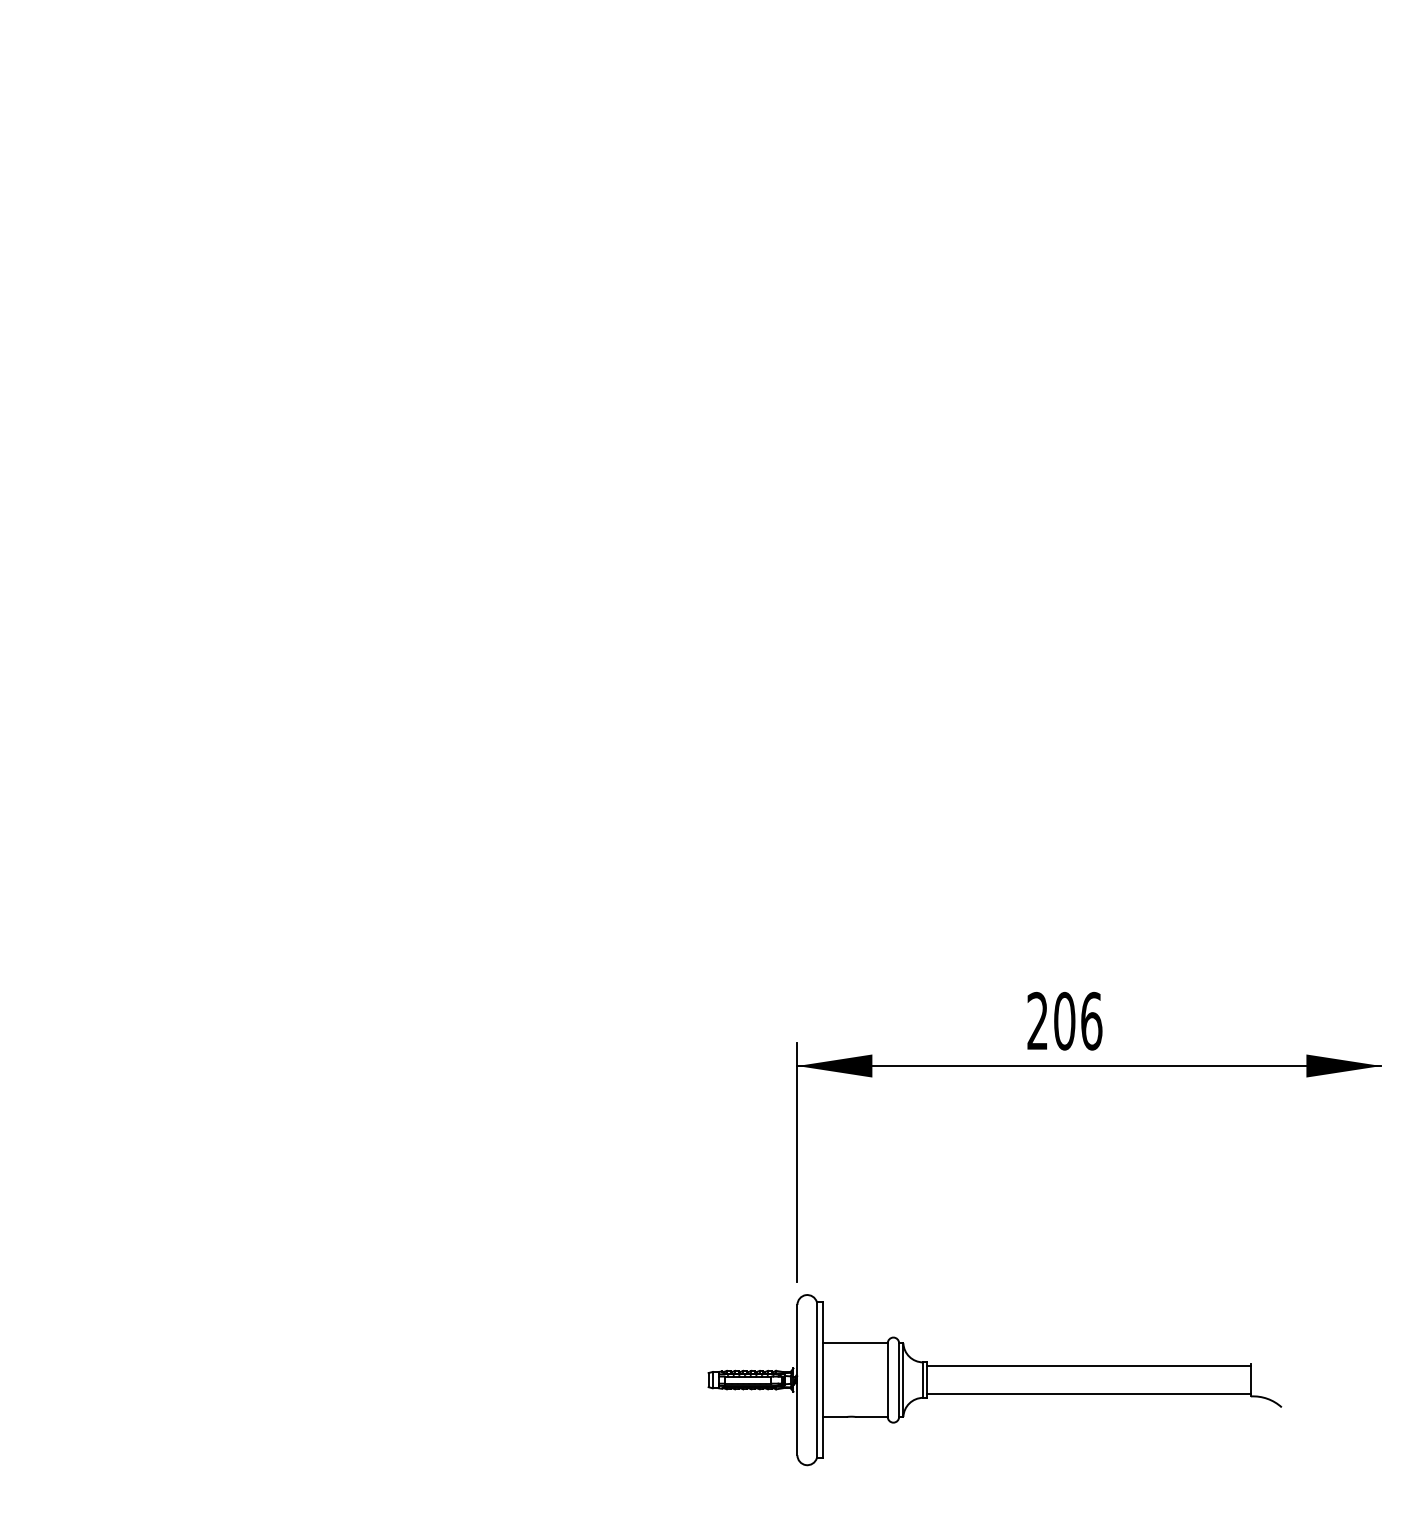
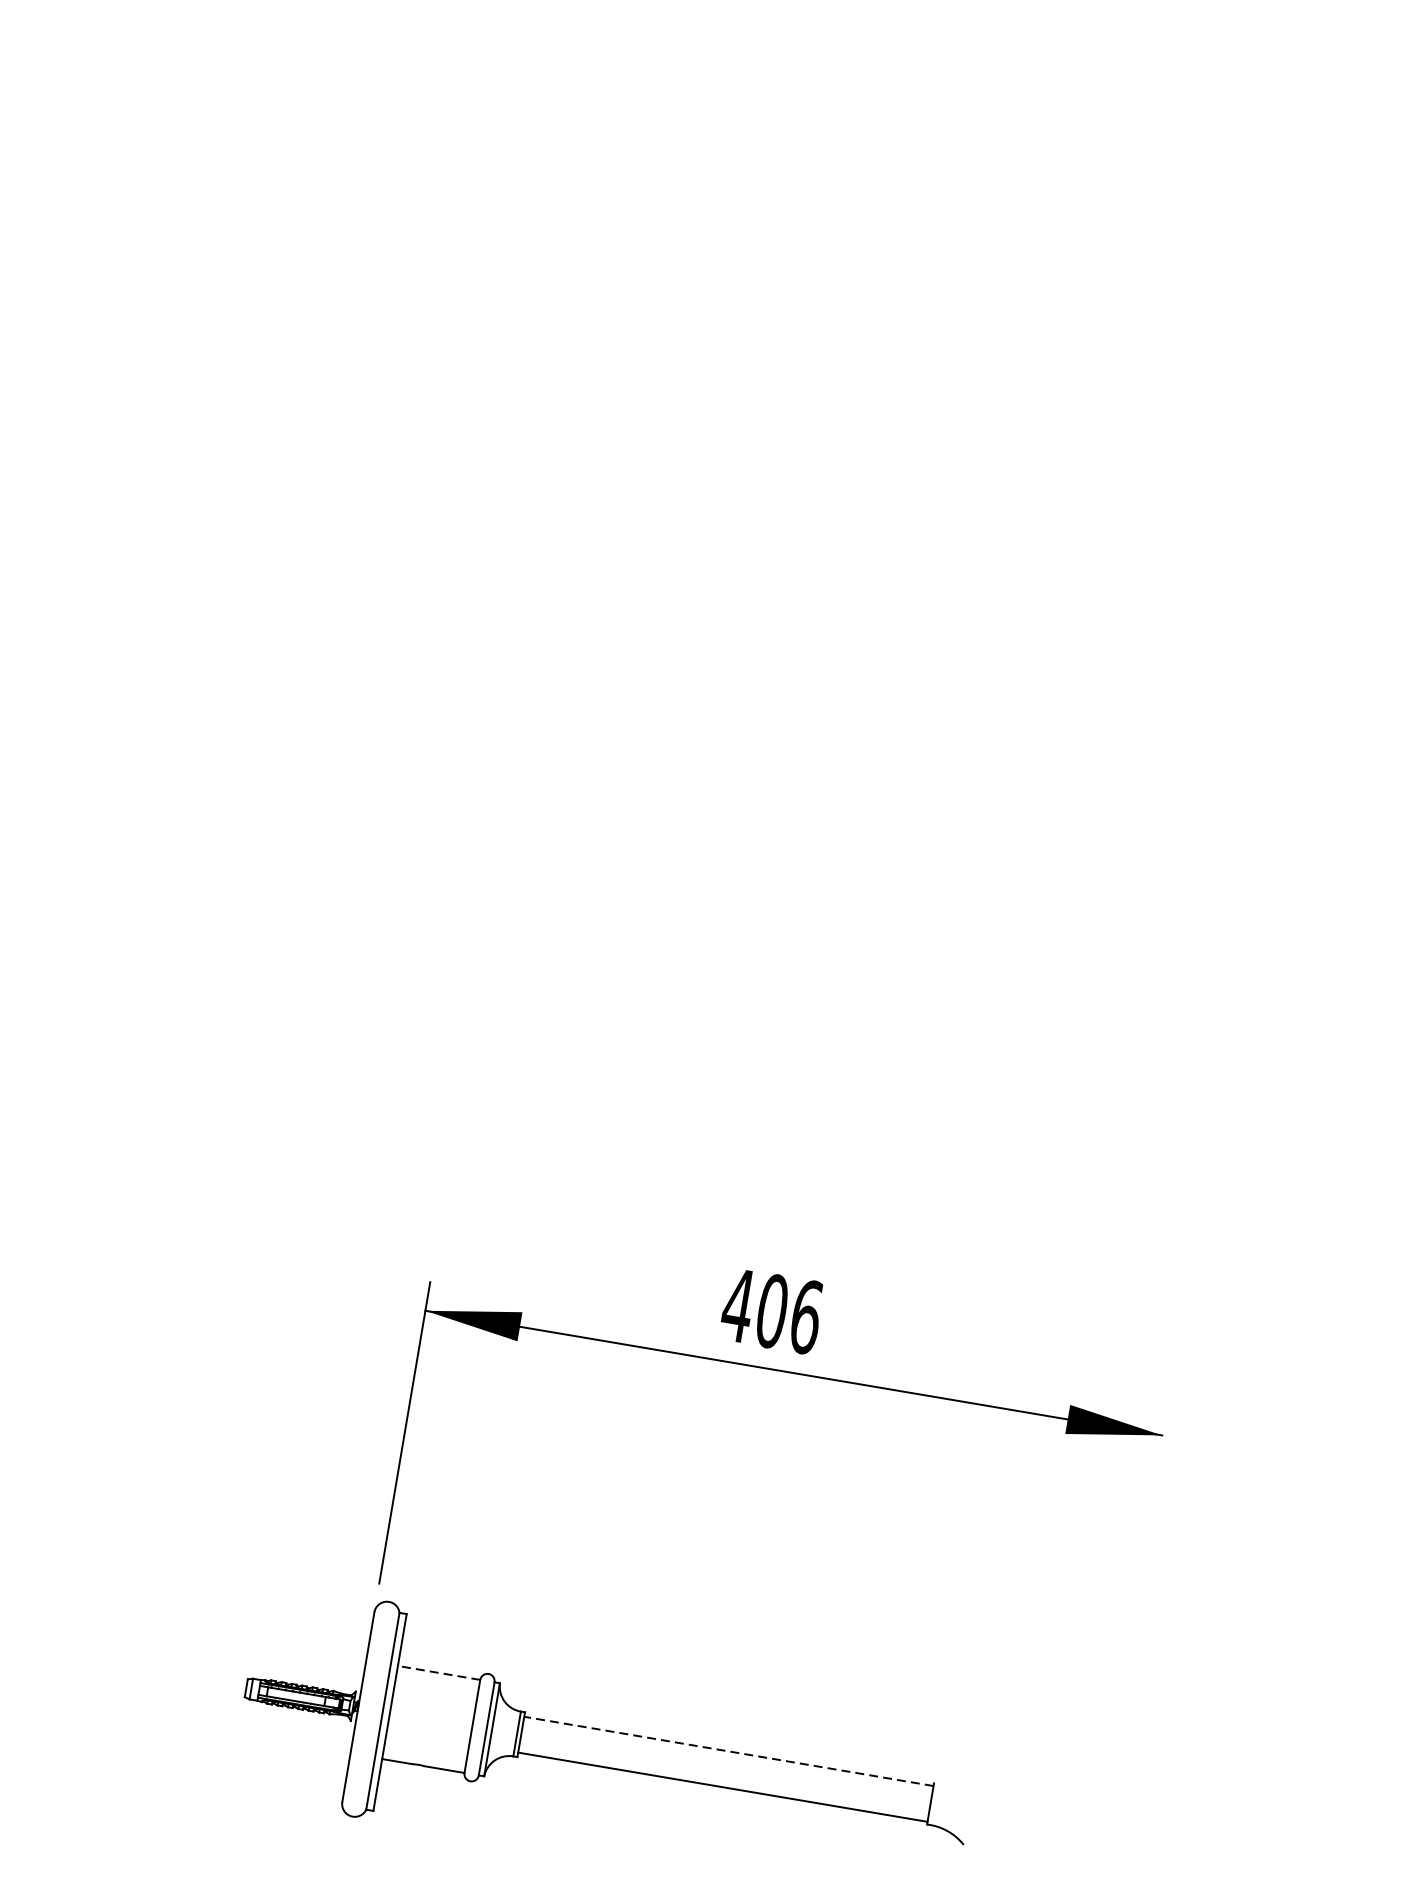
text: (1037, 1020) -> (738, 1304), 206 -> 406
line: (855, 1343) -> (439, 1673), solid -> dashed
line: (1088, 1365) -> (728, 1750), solid -> dashed

